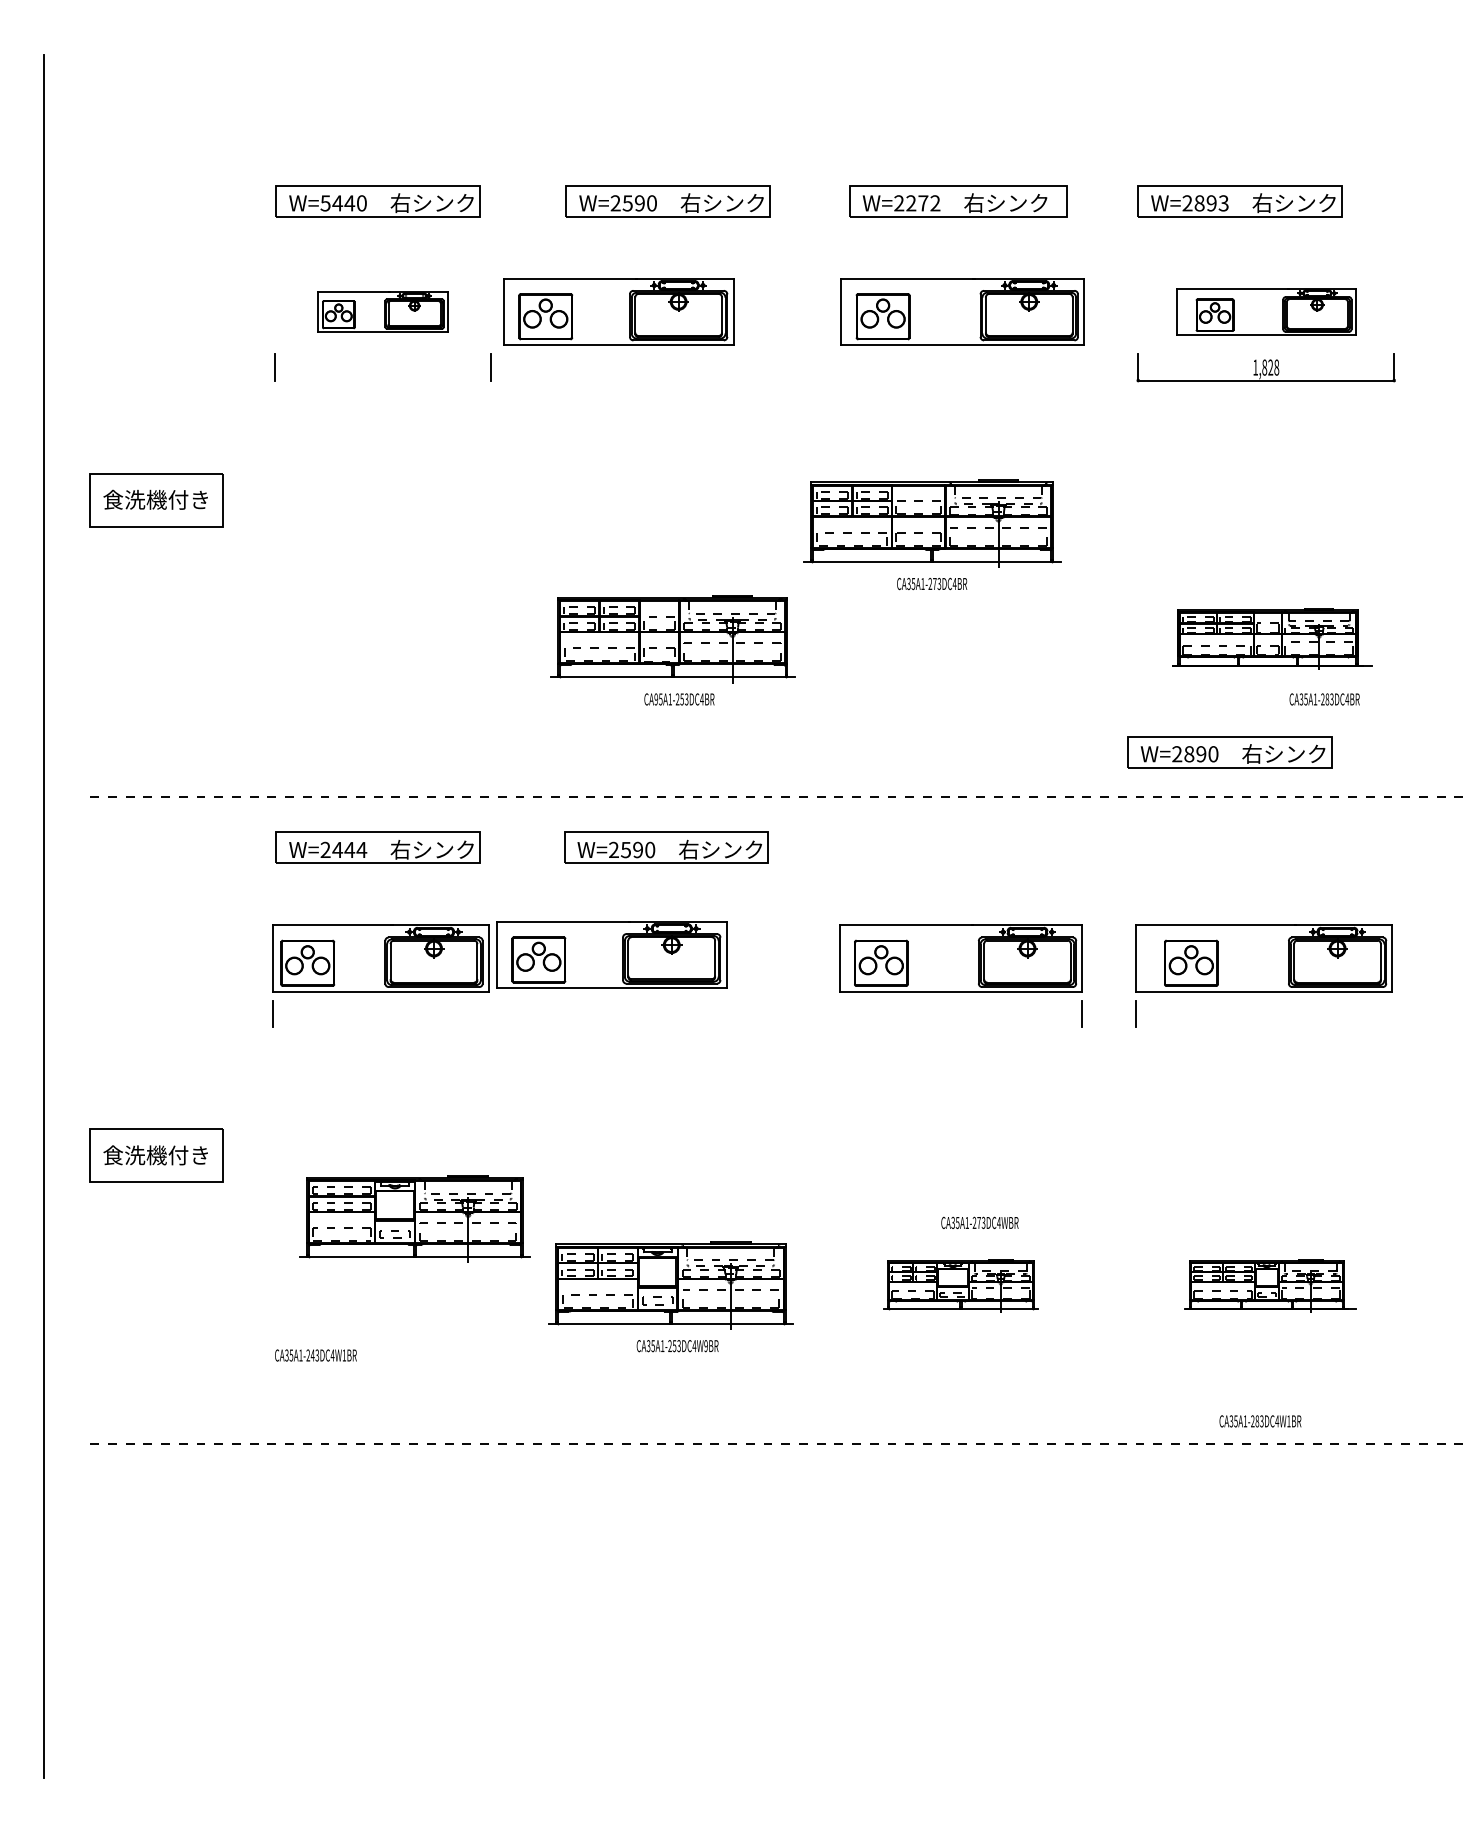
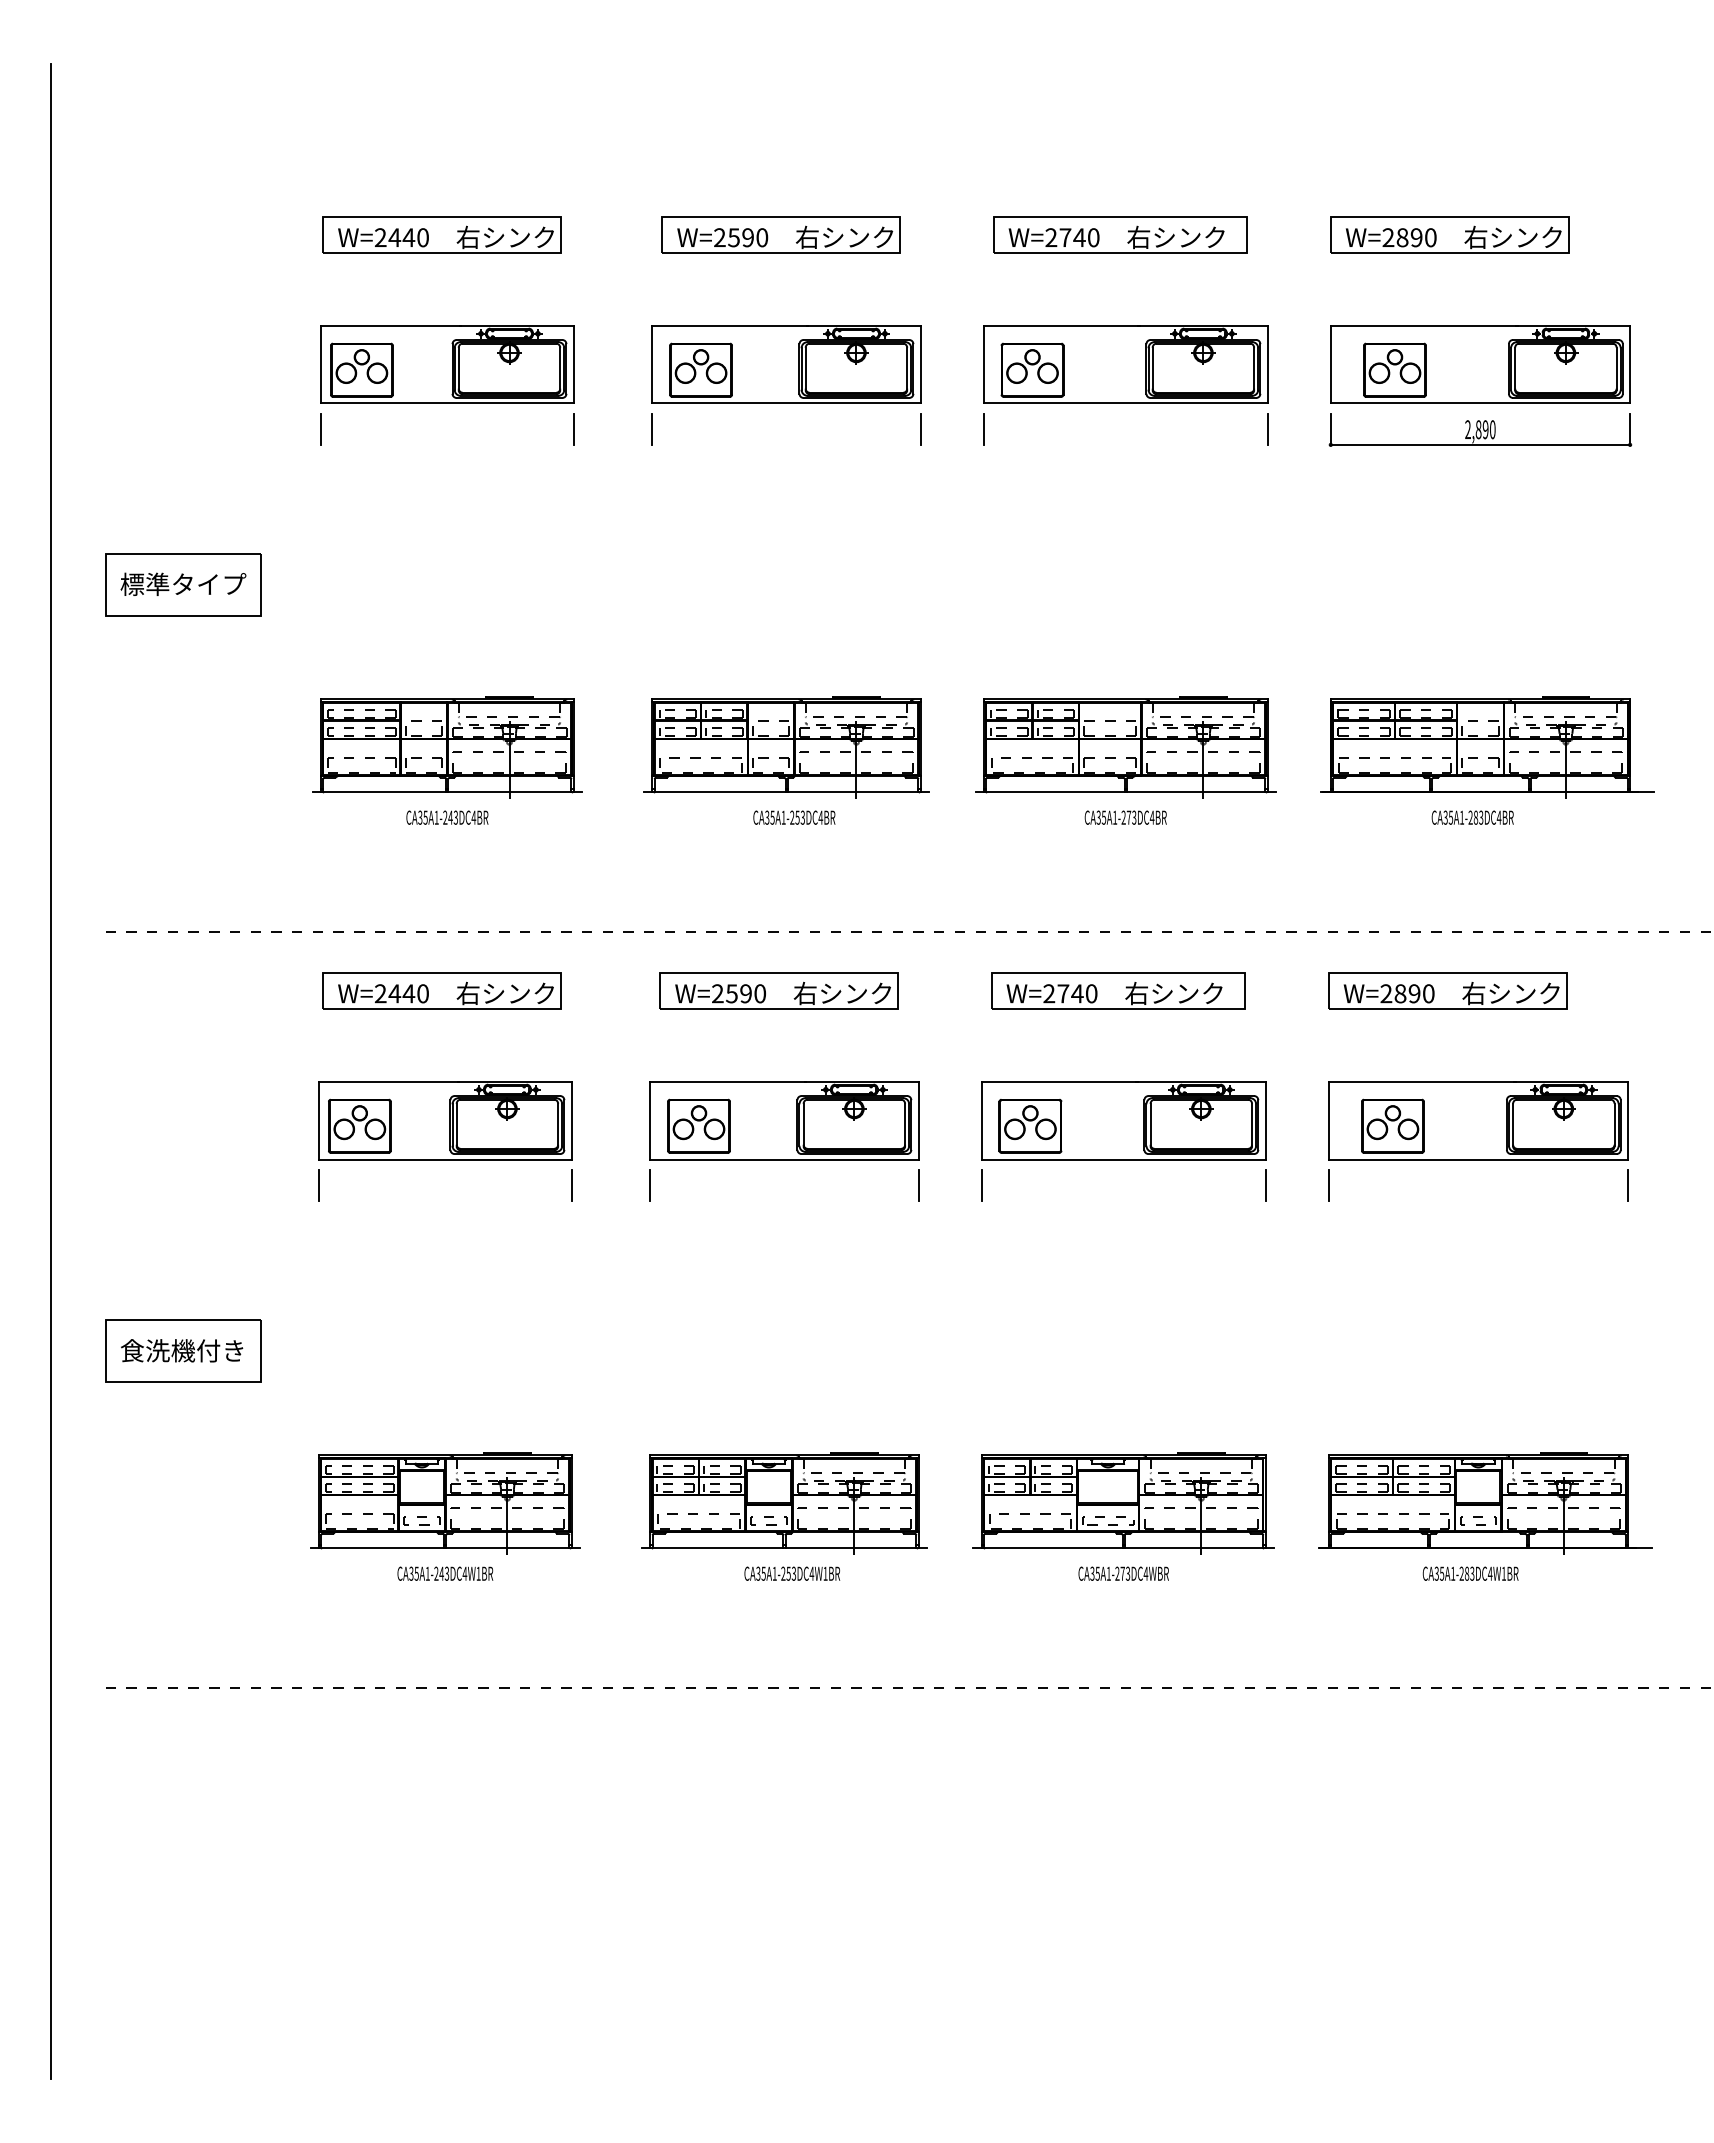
text: (325, 203) -> (380, 237), W=5440 -> W=2440
text: (923, 203) -> (1079, 237), W=2272 -> W=2740
text: (1223, 203) -> (1430, 237), W=2893 -> W=2890
part: (382, 311) -> (447, 364), size x1.67
part: (618, 311) -> (786, 364), moved
part: (1266, 311) -> (1480, 364), size x1.43
line: (558, 366) -> (652, 428), added
line: (787, 366) -> (920, 428), added
line: (841, 366) -> (983, 428), added
line: (1084, 367) -> (1267, 429), added
text: (1266, 367) -> (1480, 429), 1,828 -> 2,890
text: (156, 499) -> (183, 584), 食洗機付き -> 標準タイプ
part: (931, 535) -> (1125, 760), moved
part: (1272, 639) -> (1487, 747), size x1.43
part: (382, 650) -> (447, 760), added
text: (656, 699) -> (767, 817), CA95A1-253DC4BR -> CA35A1-253DC4BR
text: (1324, 699) -> (1472, 817), moved
part: (1229, 751) -> (1447, 990), moved
part: (956, 847) -> (1118, 990), added
text: (361, 849) -> (422, 993), W=2444 -> W=2440
part: (611, 954) -> (784, 1120), moved
line: (488, 1013) -> (571, 1184), added
line: (556, 1013) -> (650, 1184), added
line: (785, 1013) -> (918, 1184), added
line: (839, 1013) -> (981, 1184), added
line: (1392, 1013) -> (1628, 1184), added
part: (415, 1219) -> (445, 1503), moved
text: (979, 1222) -> (1123, 1573), moved
part: (960, 1285) -> (1123, 1503), size x1.67
part: (1270, 1285) -> (1485, 1503), size x1.67
text: (706, 1345) -> (825, 1573), CA35A1-253DC4W9BR -> CA35A1-253DC4W1BR
text: (316, 1355) -> (445, 1573), moved
text: (1260, 1421) -> (1470, 1573), moved

